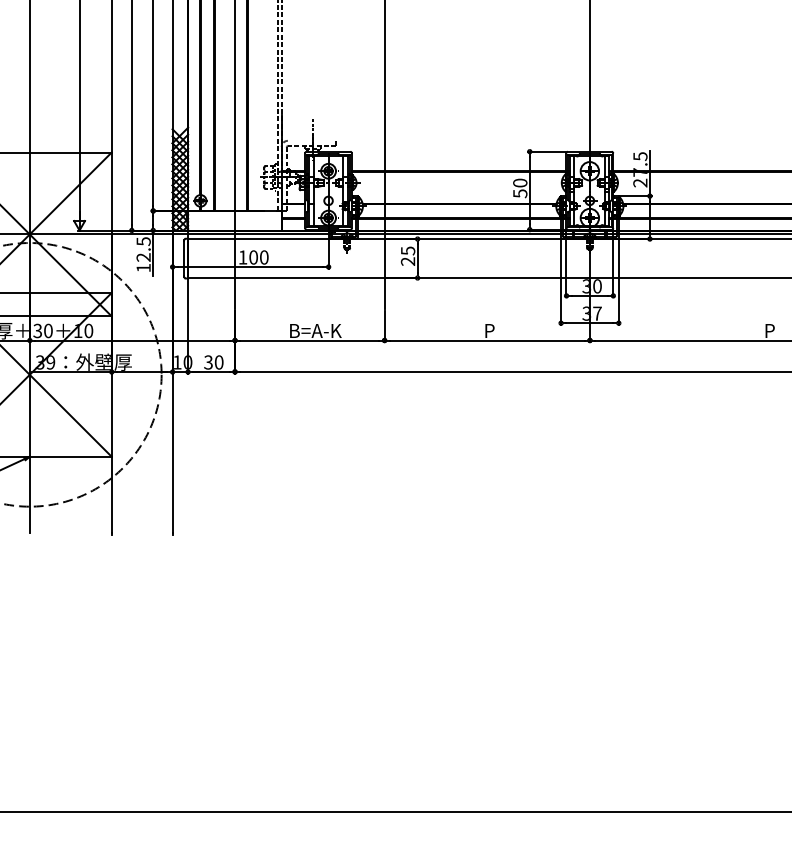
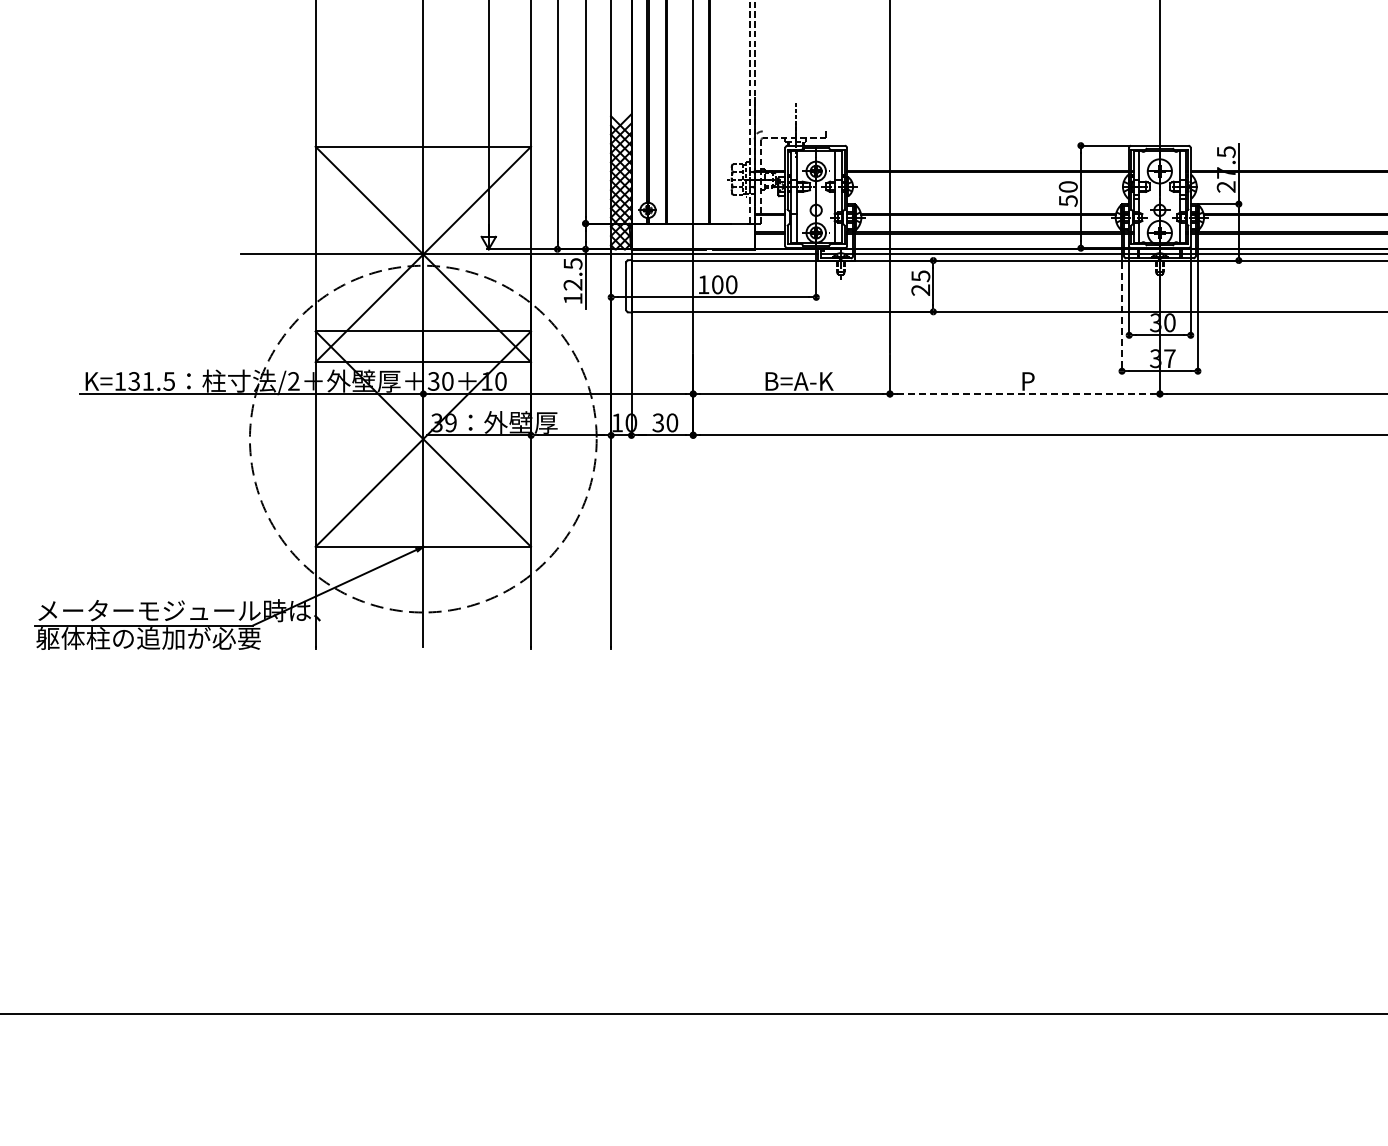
line: (560, 282) -> (1121, 317), solid -> dashed
line: (486, 340) -> (1024, 394), solid -> dashed

